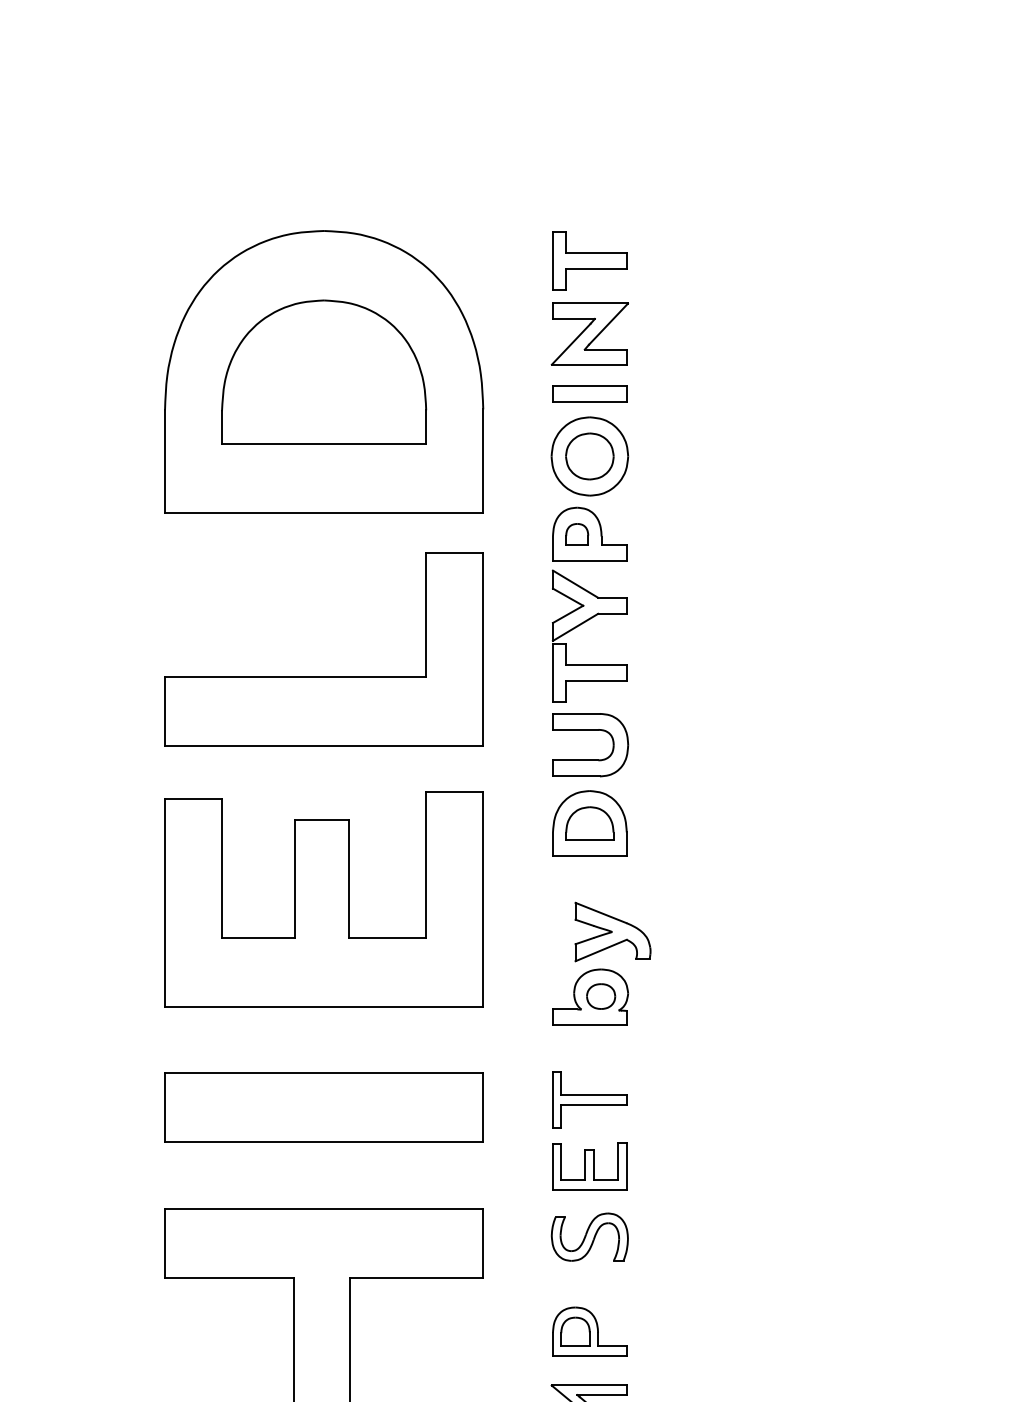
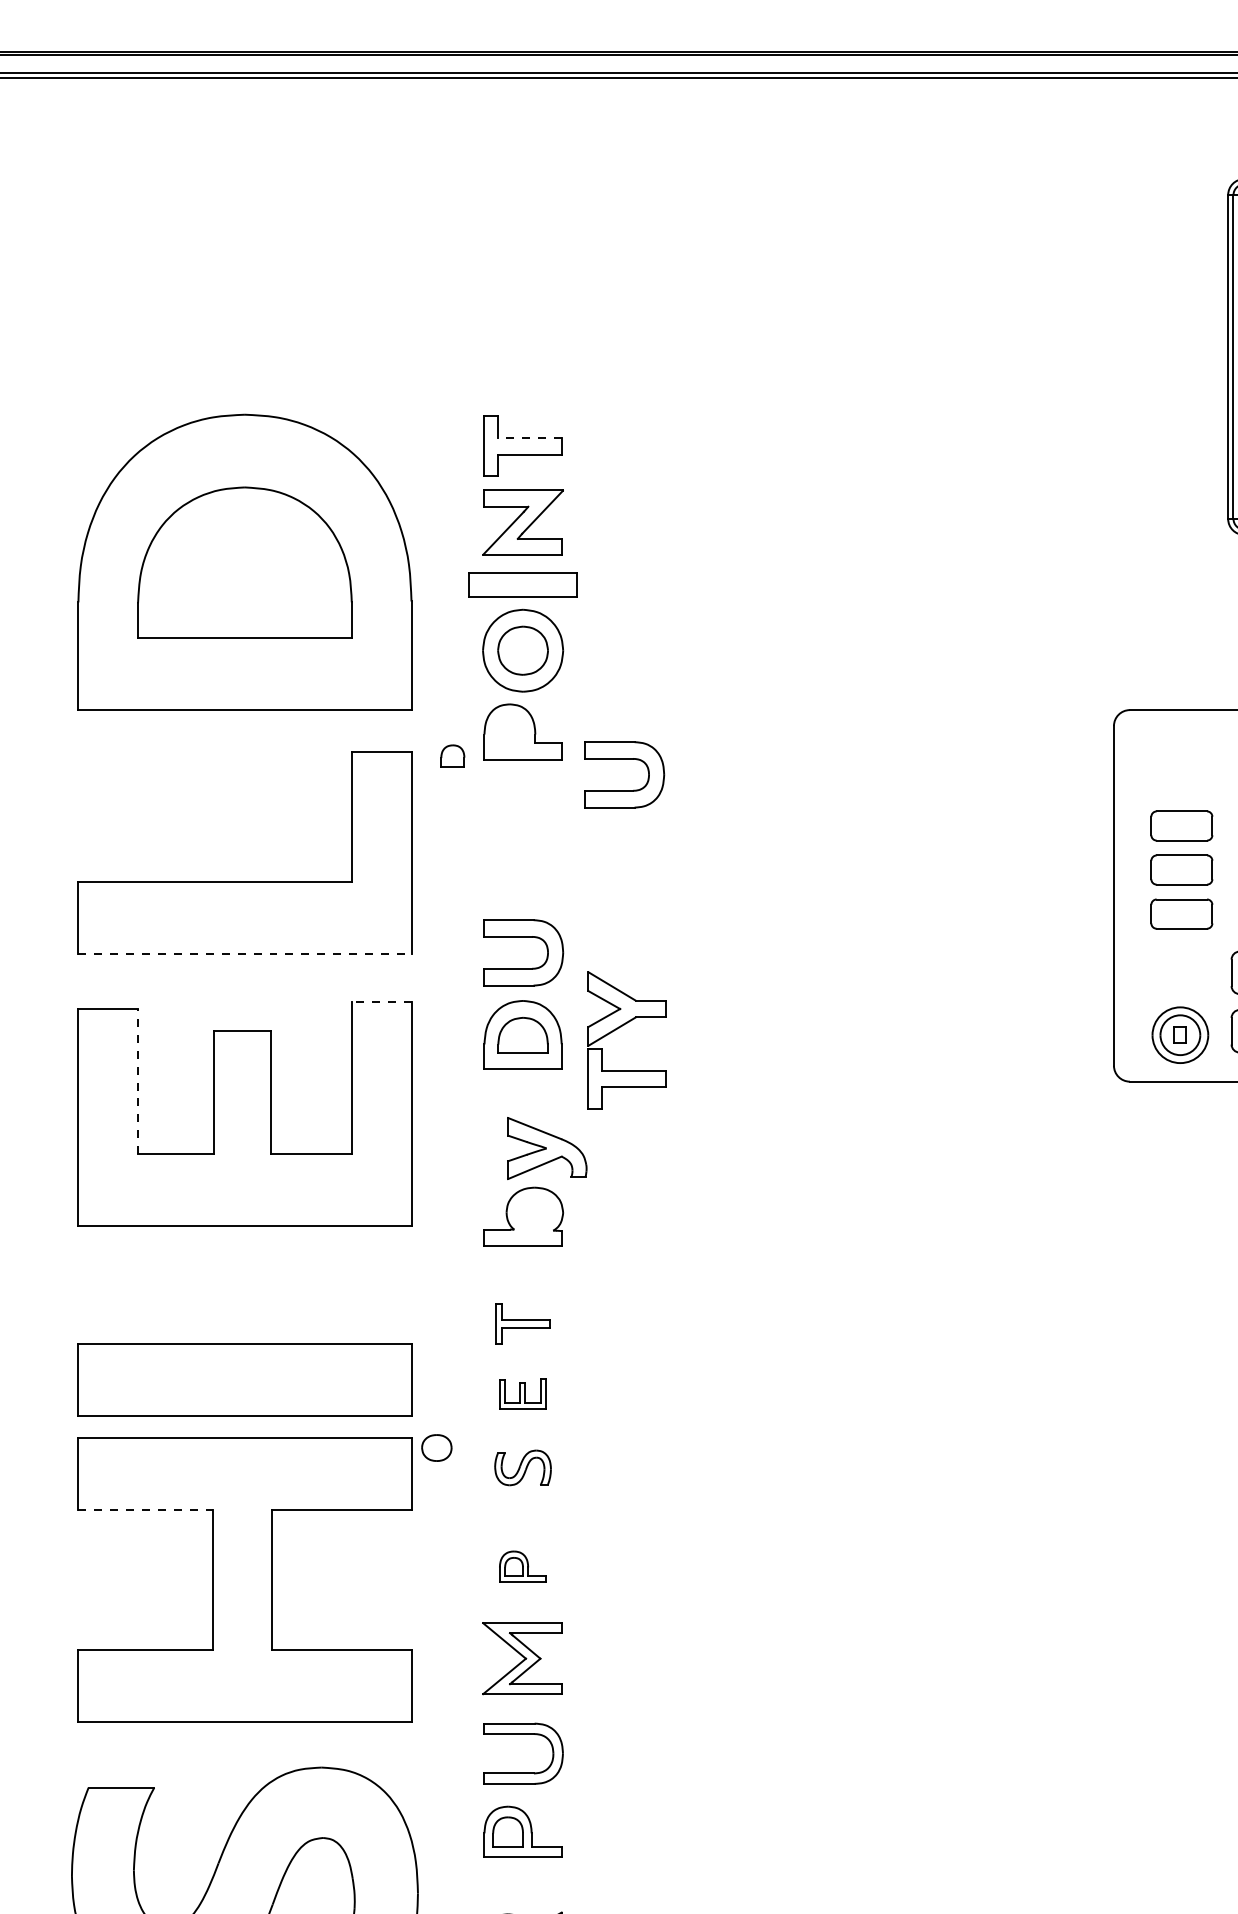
line: (596, 252) -> (530, 437), solid -> dashed
part: (589, 393) -> (522, 584), size x1.4
part: (576, 533) -> (452, 755), moved
part: (686, 560) -> (624, 759), added
part: (582, 624) -> (619, 1028), moved
line: (323, 746) -> (244, 954), solid -> dashed
line: (454, 792) -> (381, 1002), solid -> dashed
line: (222, 868) -> (138, 1081), solid -> dashed
part: (600, 996) -> (436, 1447), moved
part: (589, 1099) -> (522, 1323), size x0.7
part: (323, 1106) -> (244, 1379), moved
part: (589, 1166) -> (522, 1393), size x0.6
part: (589, 1236) -> (522, 1467), size x0.7
line: (230, 1277) -> (146, 1510), solid -> dashed
part: (589, 1331) -> (522, 1566), size x0.6

